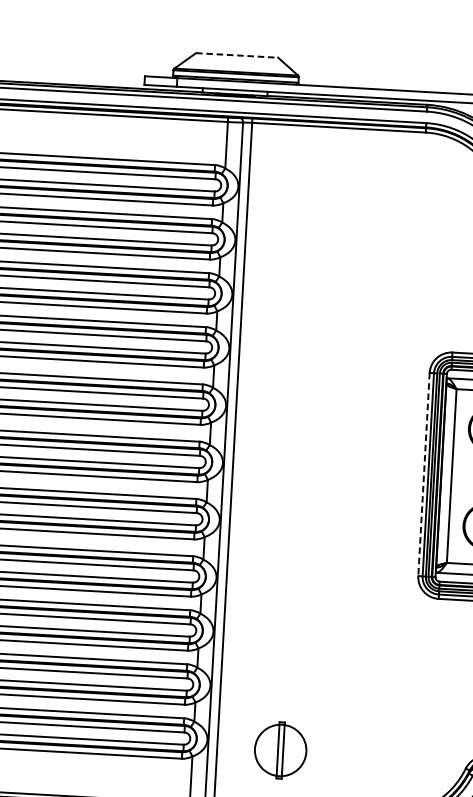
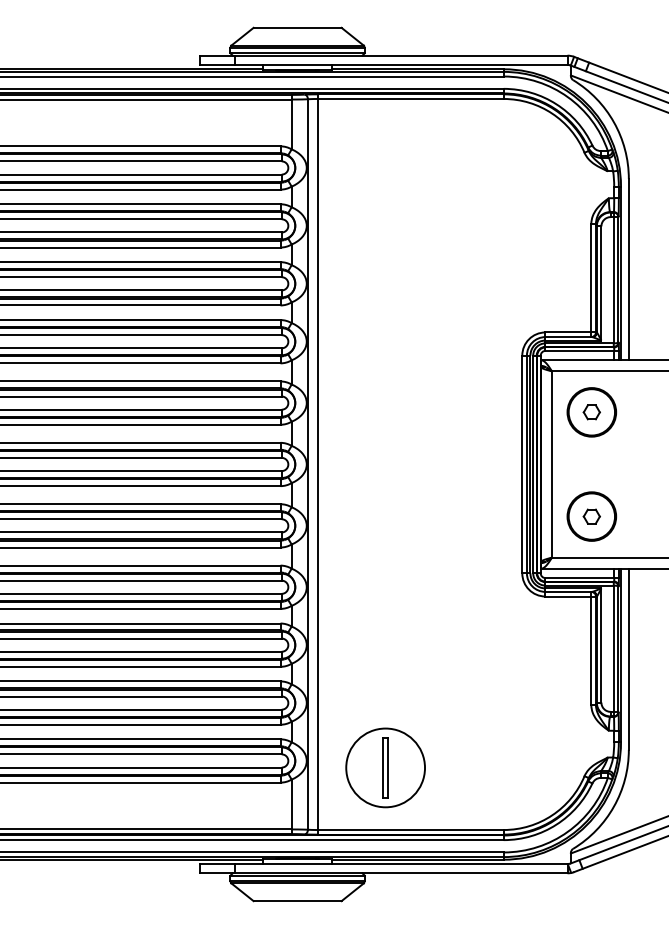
line: (238, 55) -> (298, 27), dashed -> solid
line: (424, 474) -> (522, 464), dashed -> solid
circle: (280, 750) -> (385, 767), size x1.43

